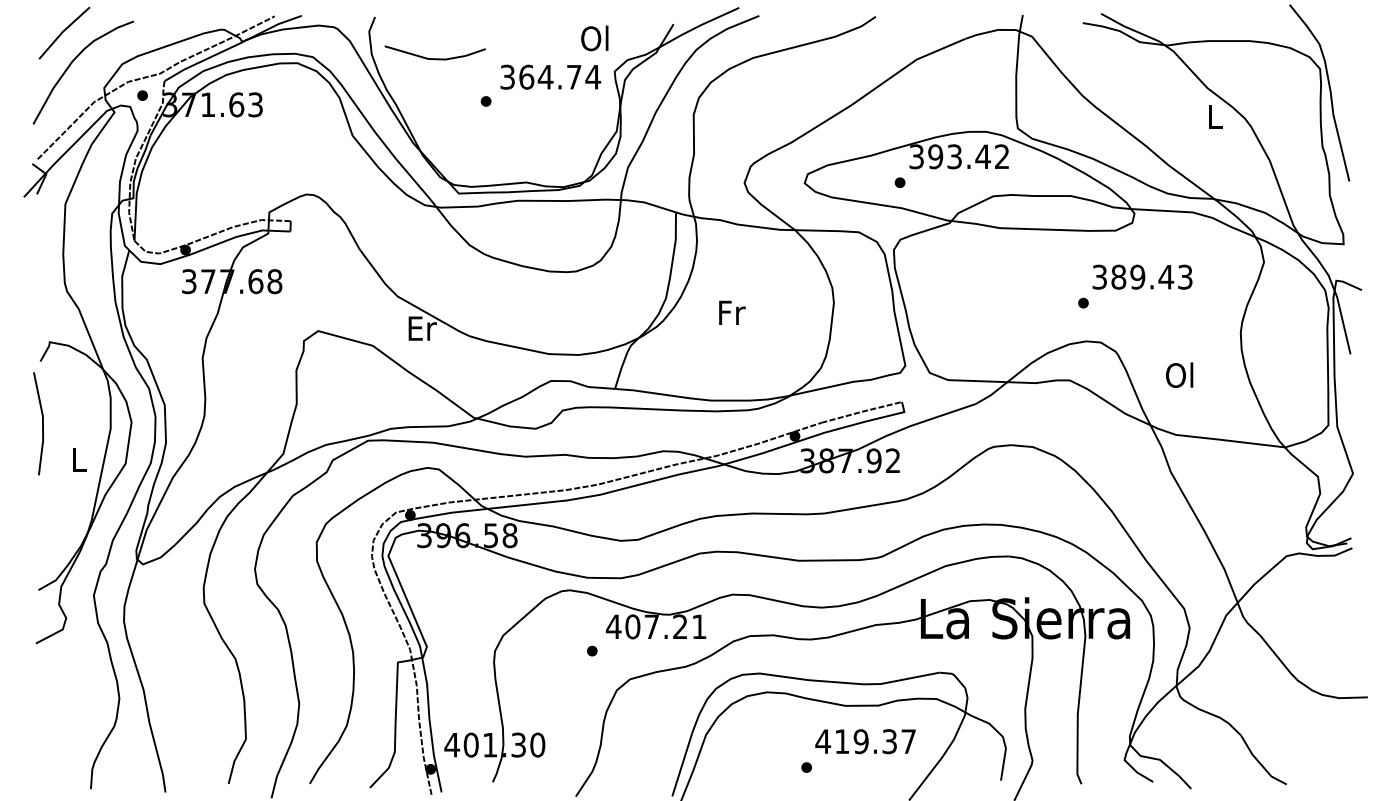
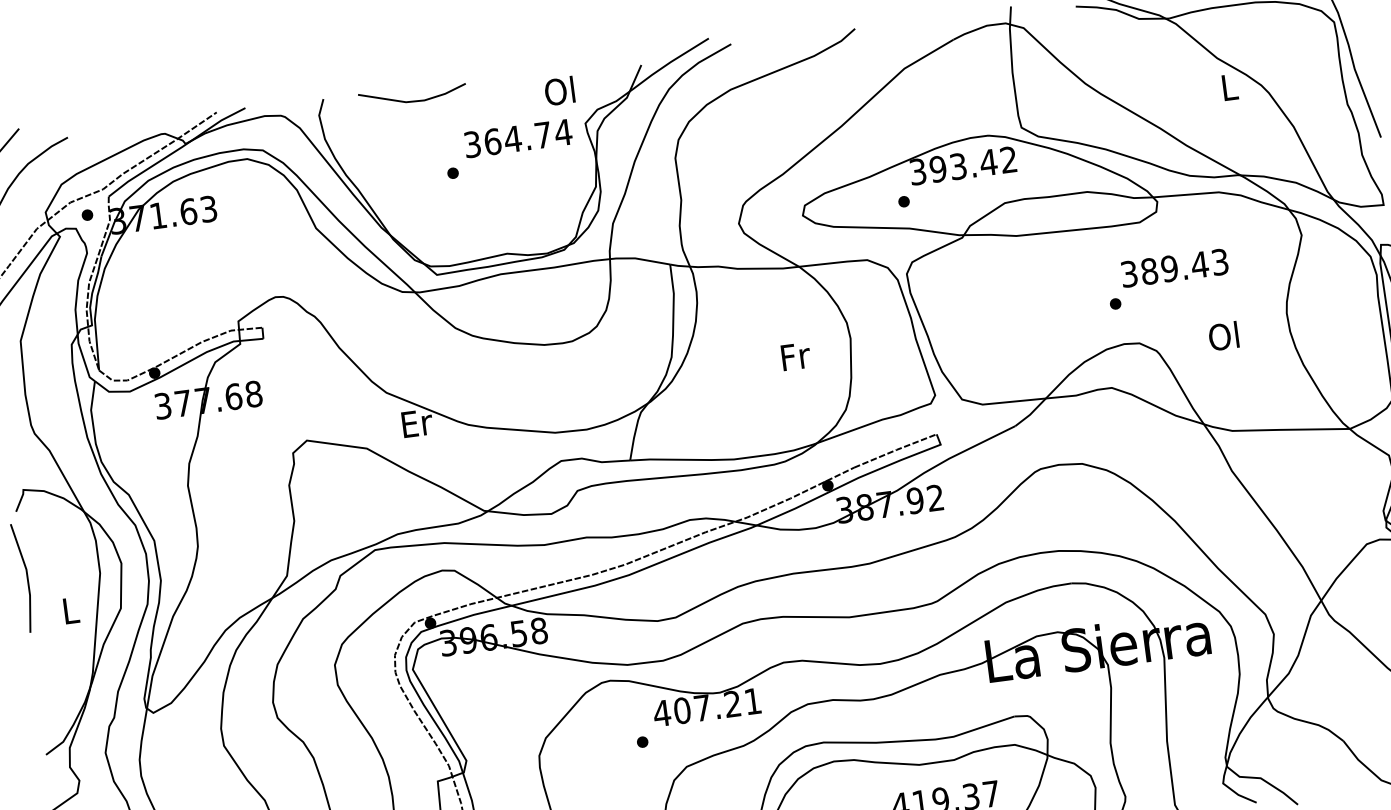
line: (434, 58) -> (412, 100), moved
text: (732, 312) -> (796, 356), moved
text: (1179, 374) -> (1223, 335), moved

